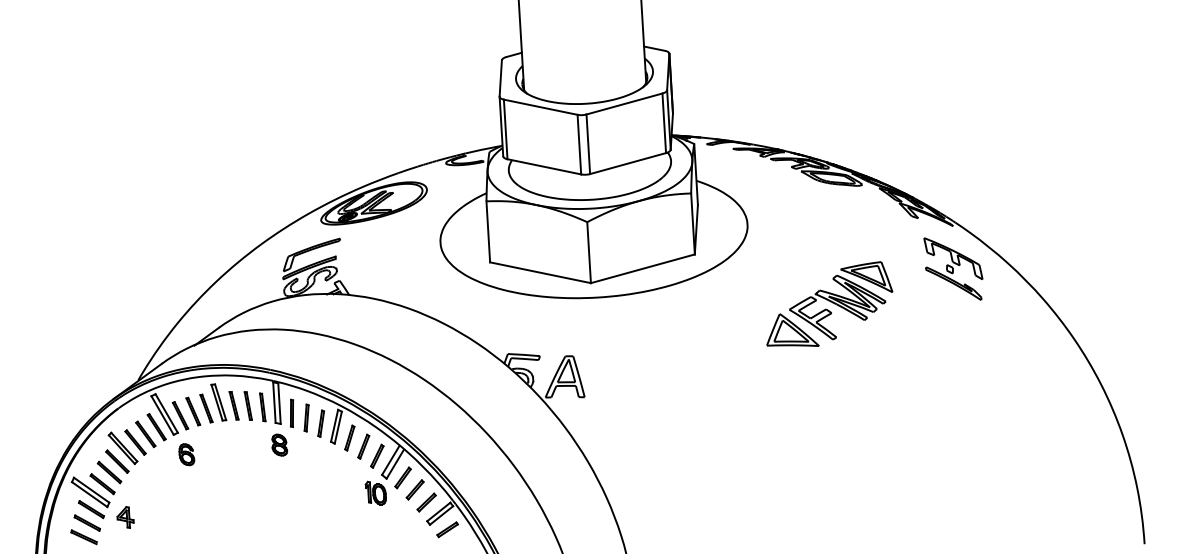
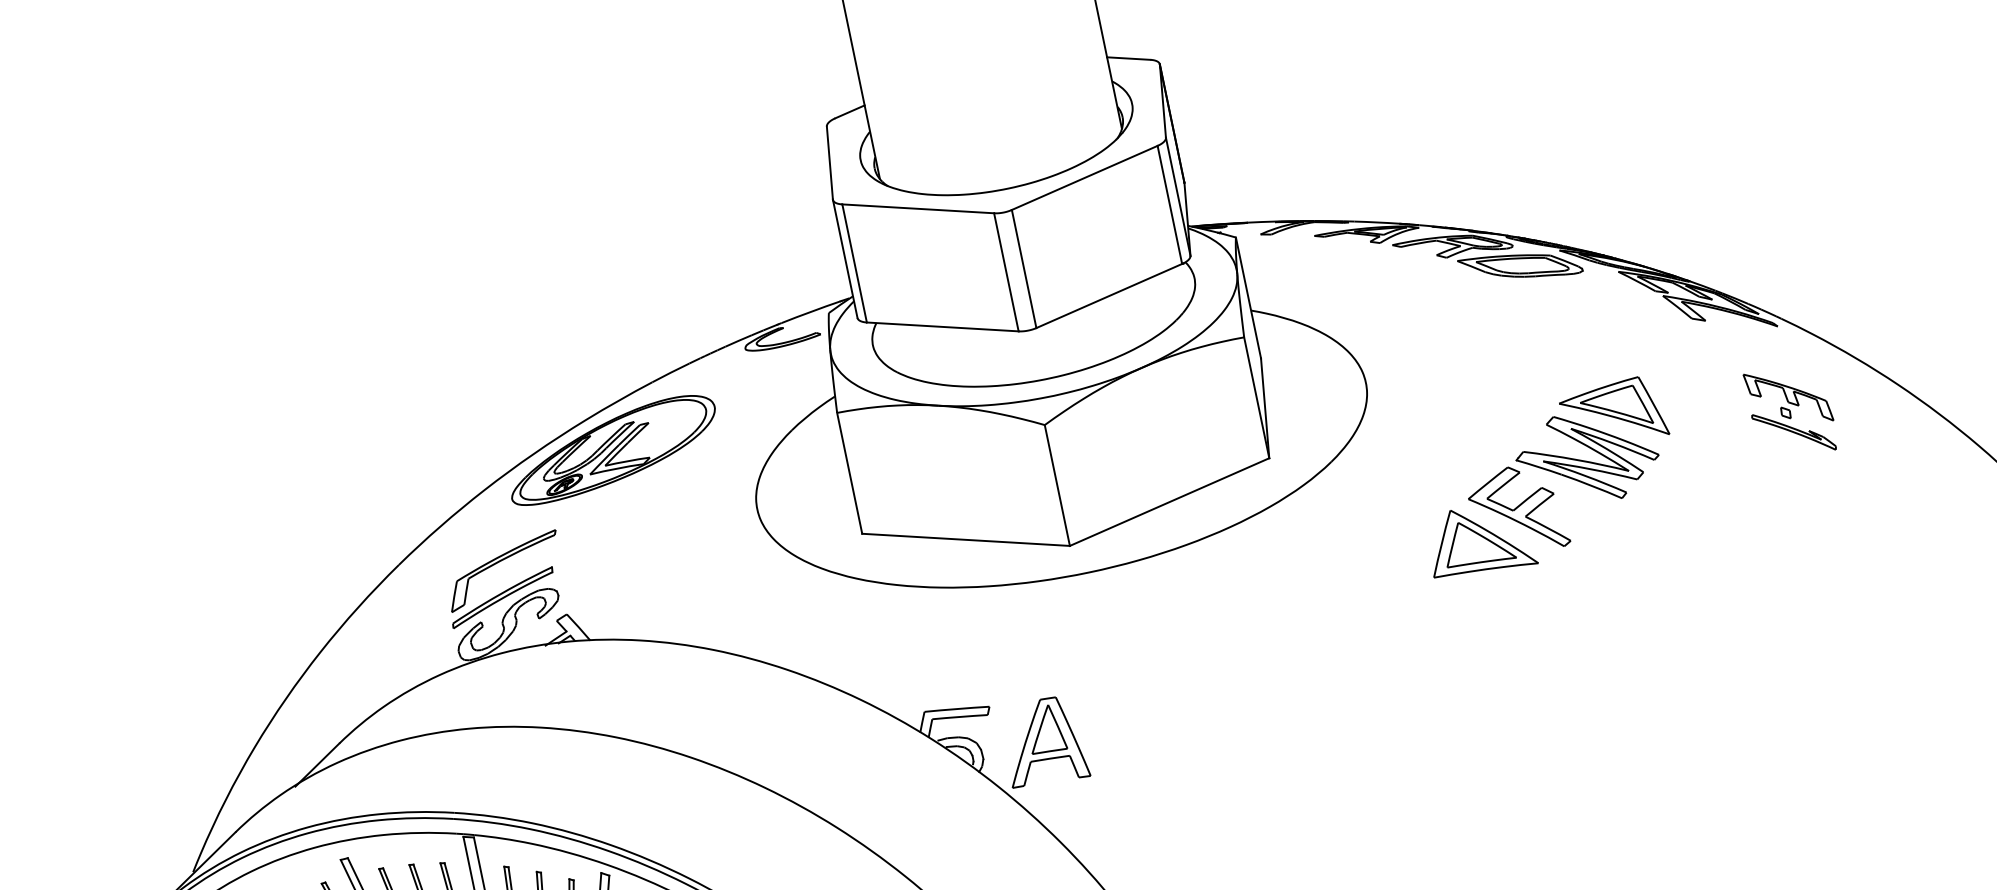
part: (953, 268) -> (1790, 410), size x0.7
part: (829, 303) -> (1546, 475), moved

